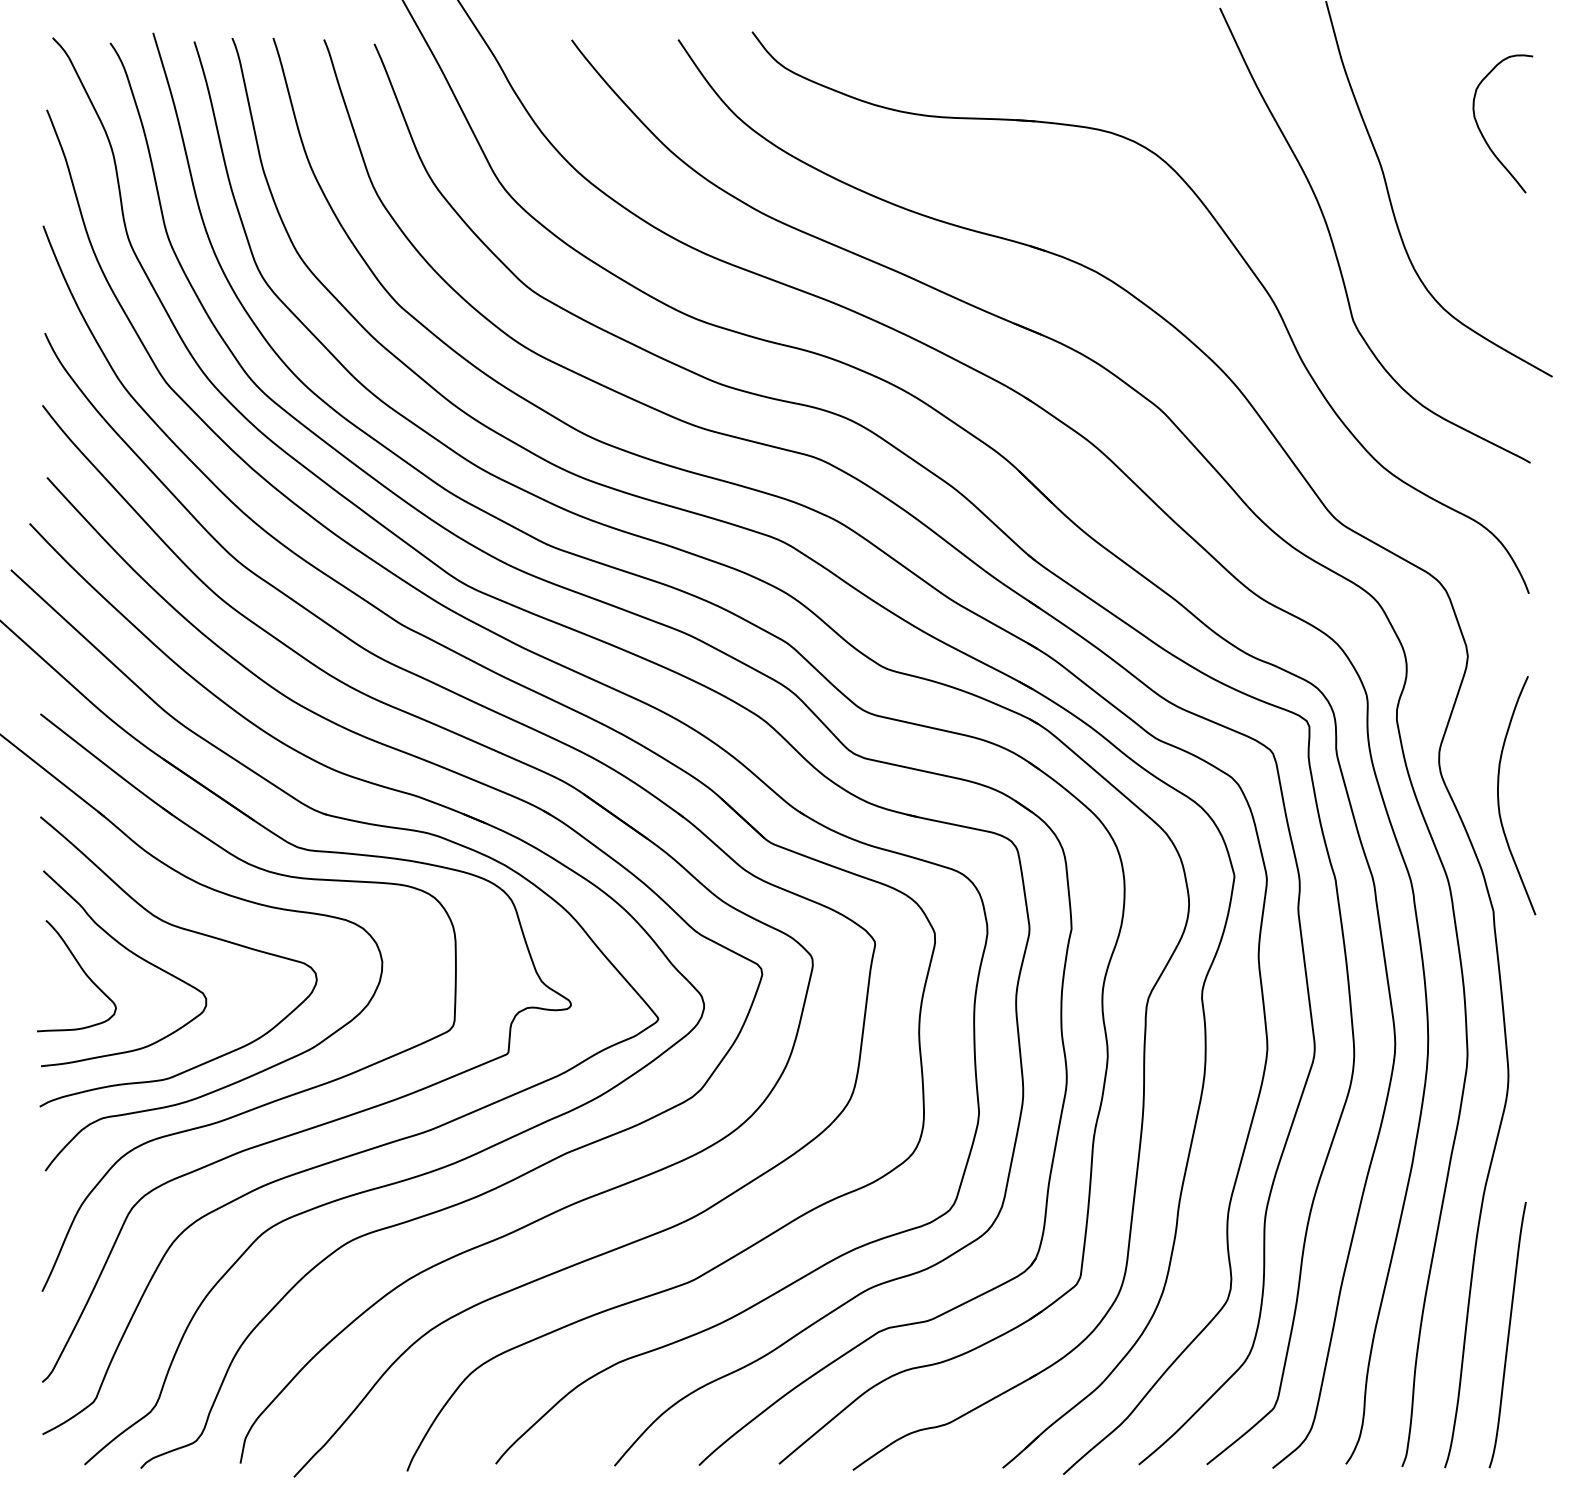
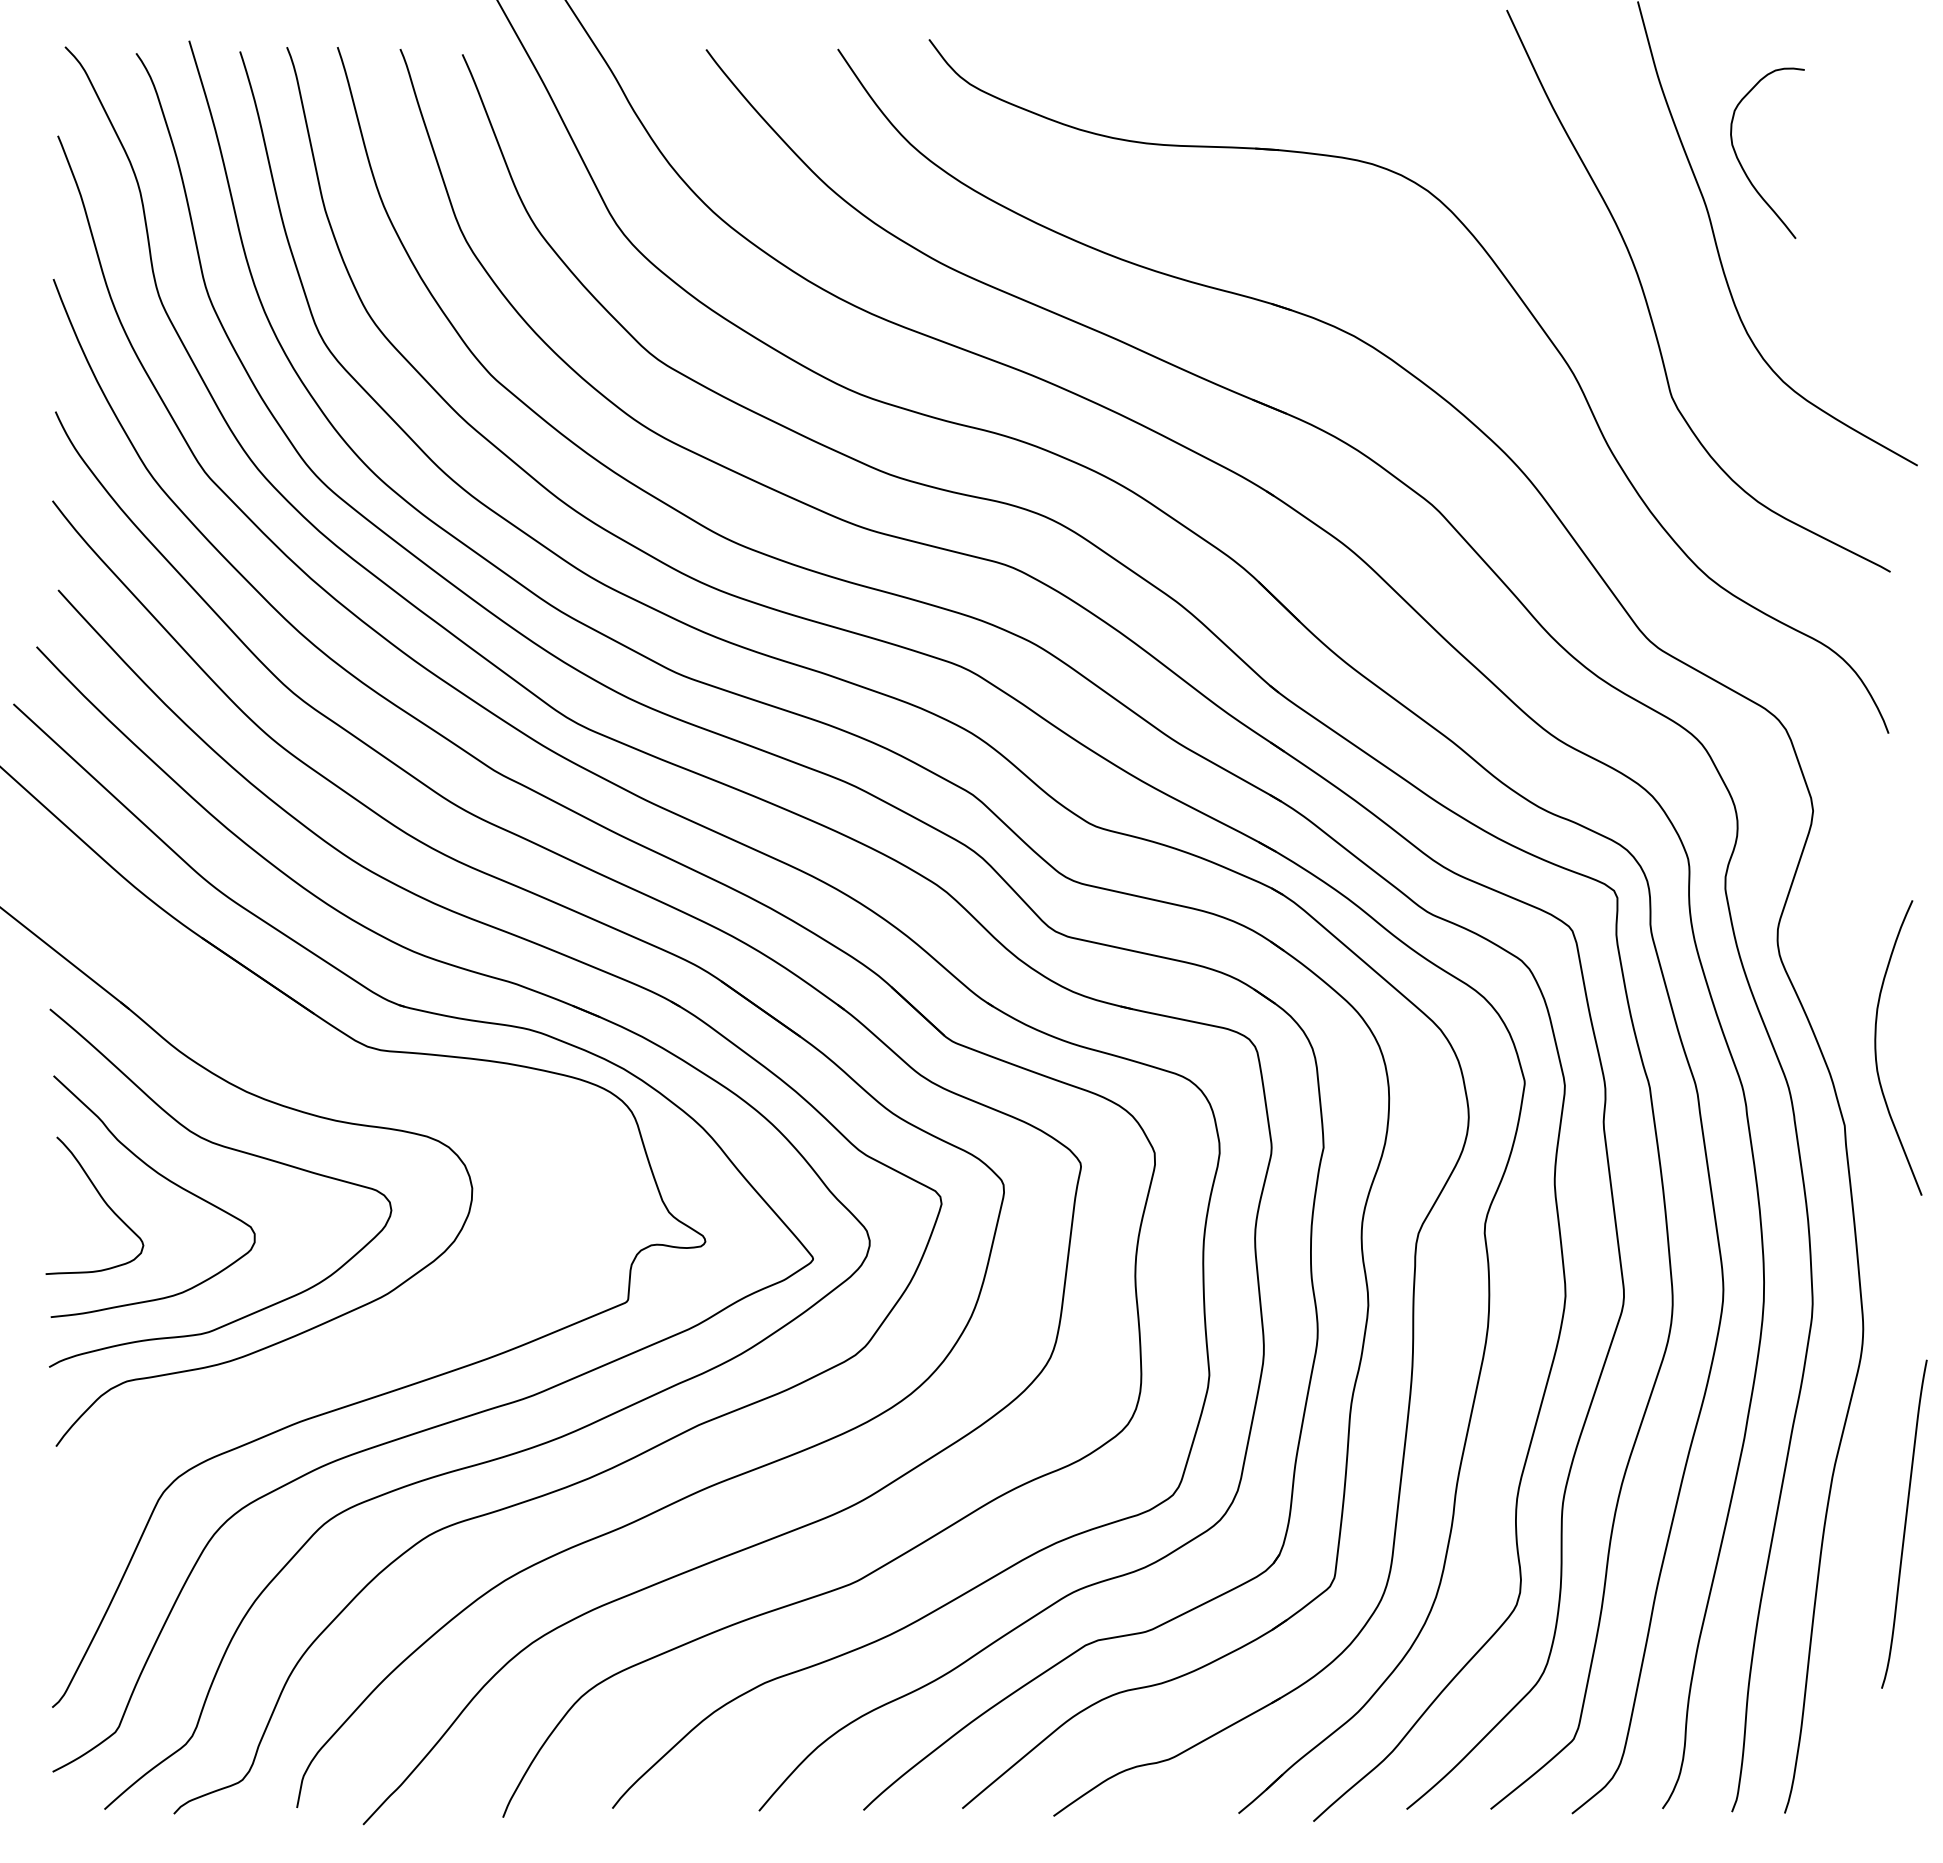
curve: (1482, 133) -> (1742, 165), moved
curve: (1498, 795) -> (1876, 1047), moved
part: (282, 1097) -> (349, 1355), removed
curve: (1507, 1334) -> (1904, 1523), moved

